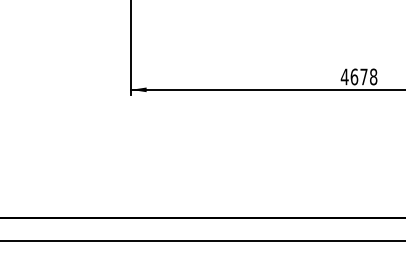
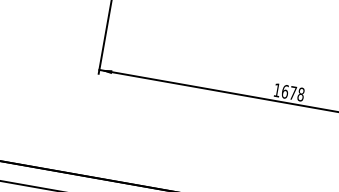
text: (344, 76) -> (277, 89), 4678 -> 1678

